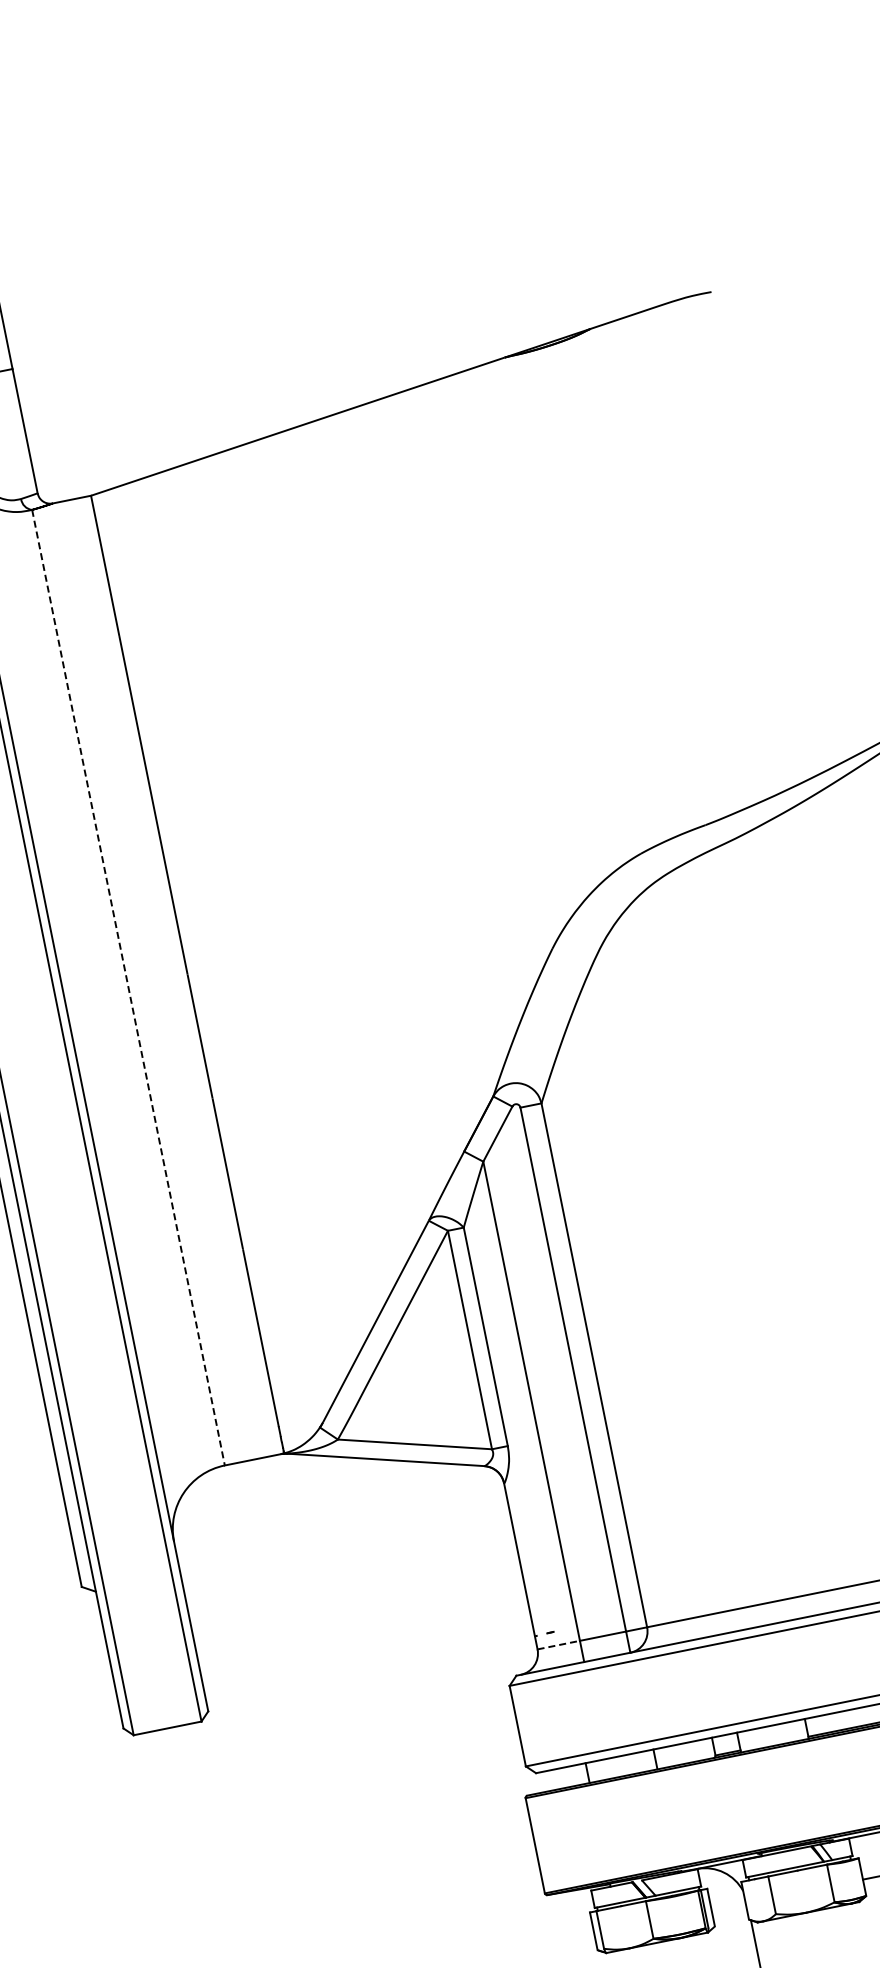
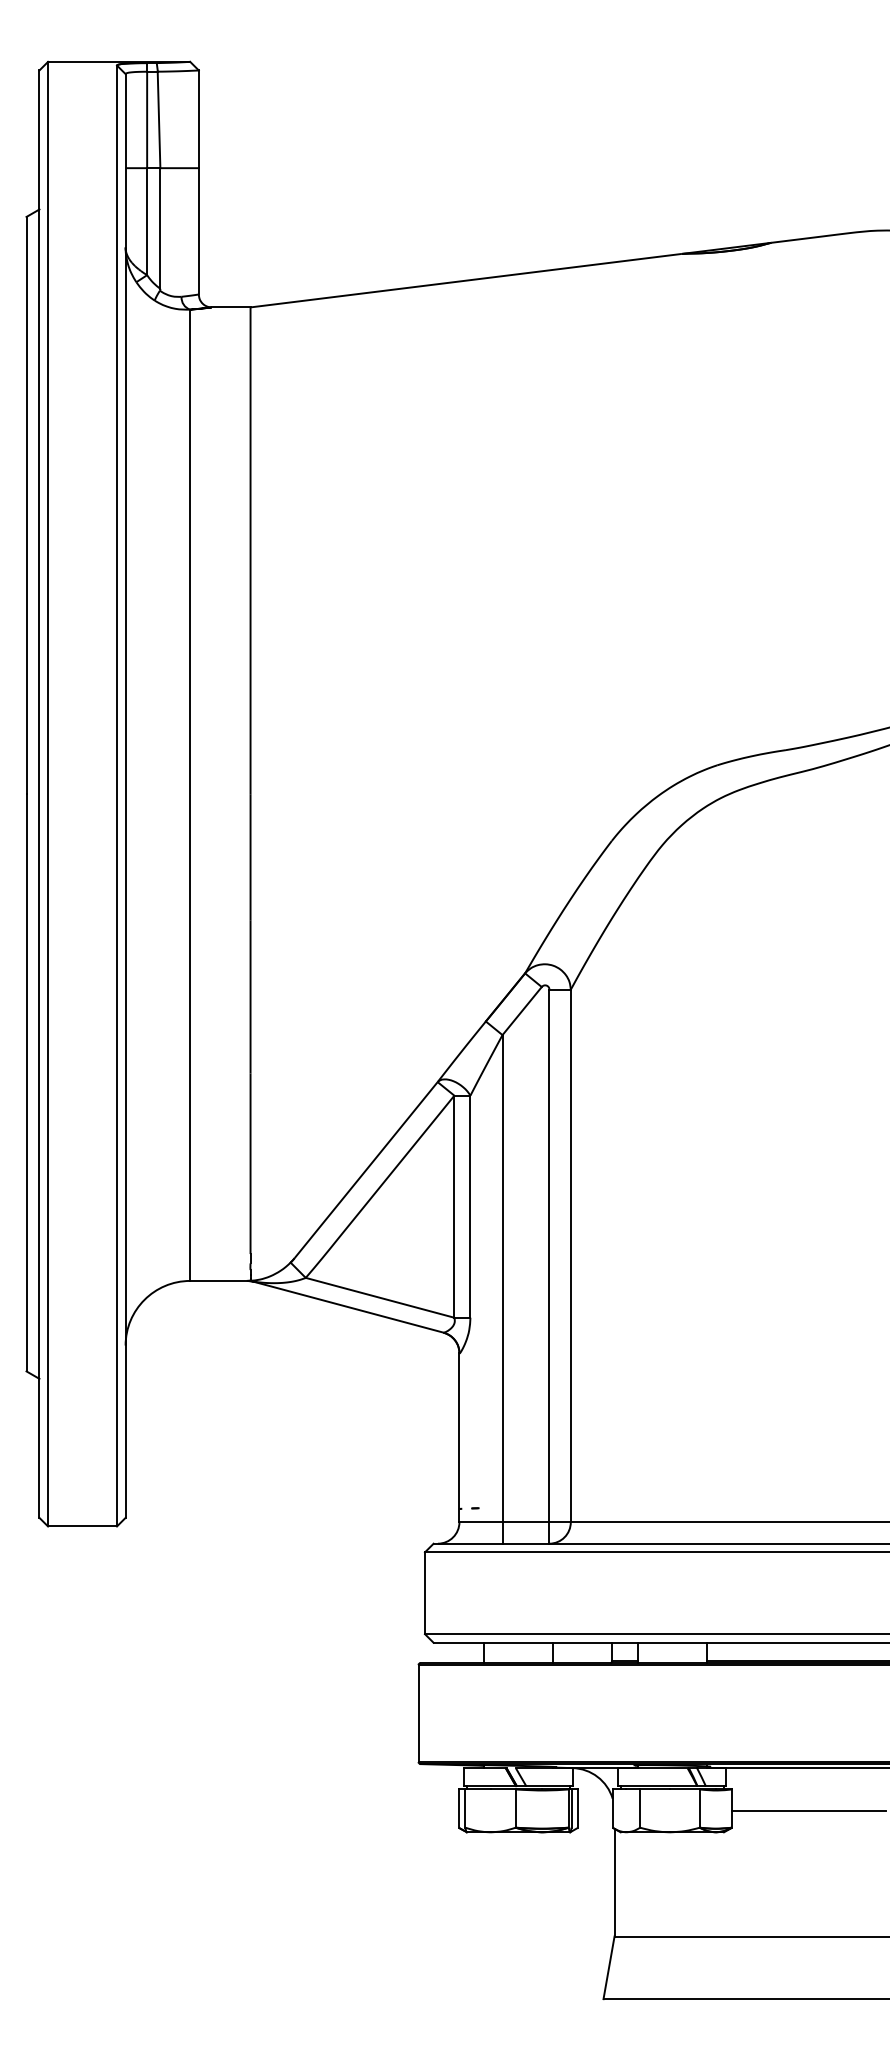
line: (128, 987) -> (190, 795), dashed -> solid
line: (559, 1645) -> (481, 1522), dashed -> solid

